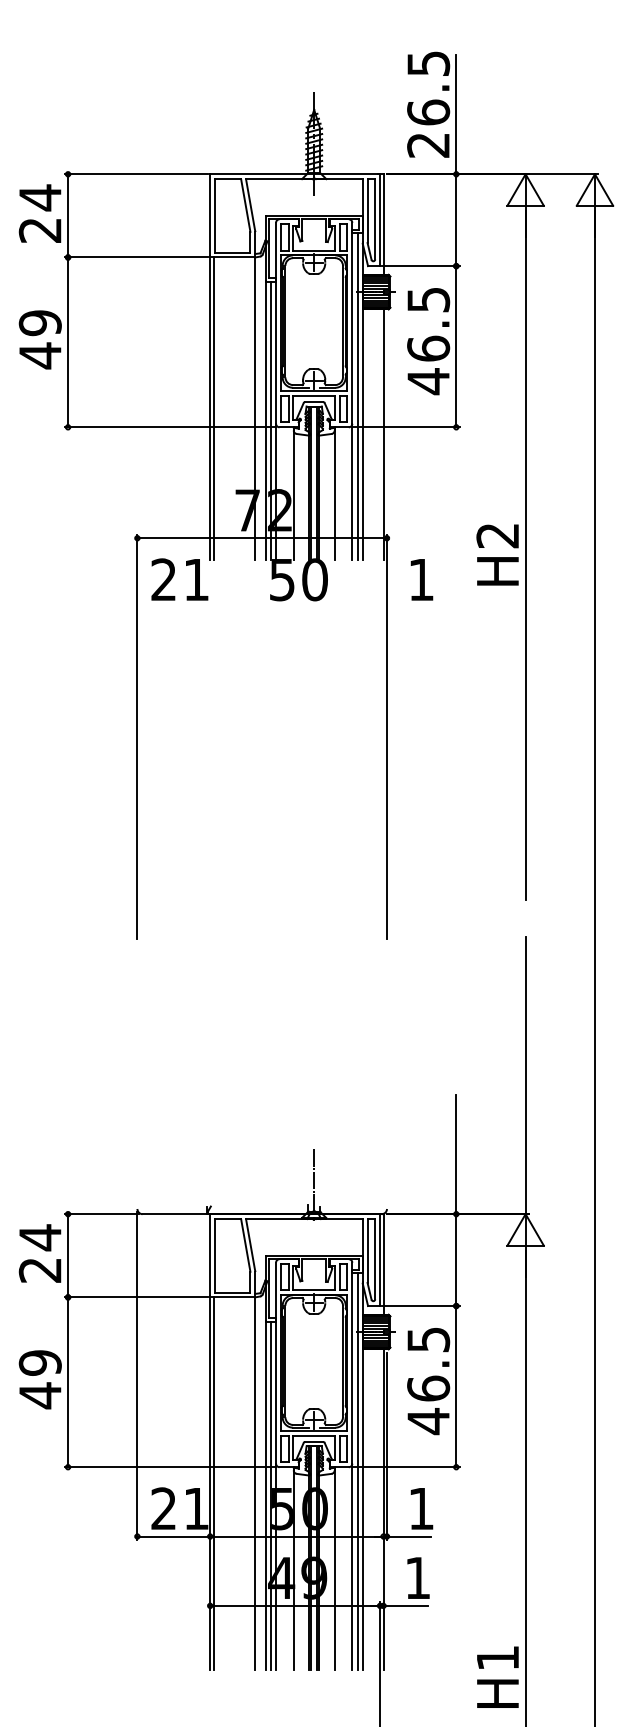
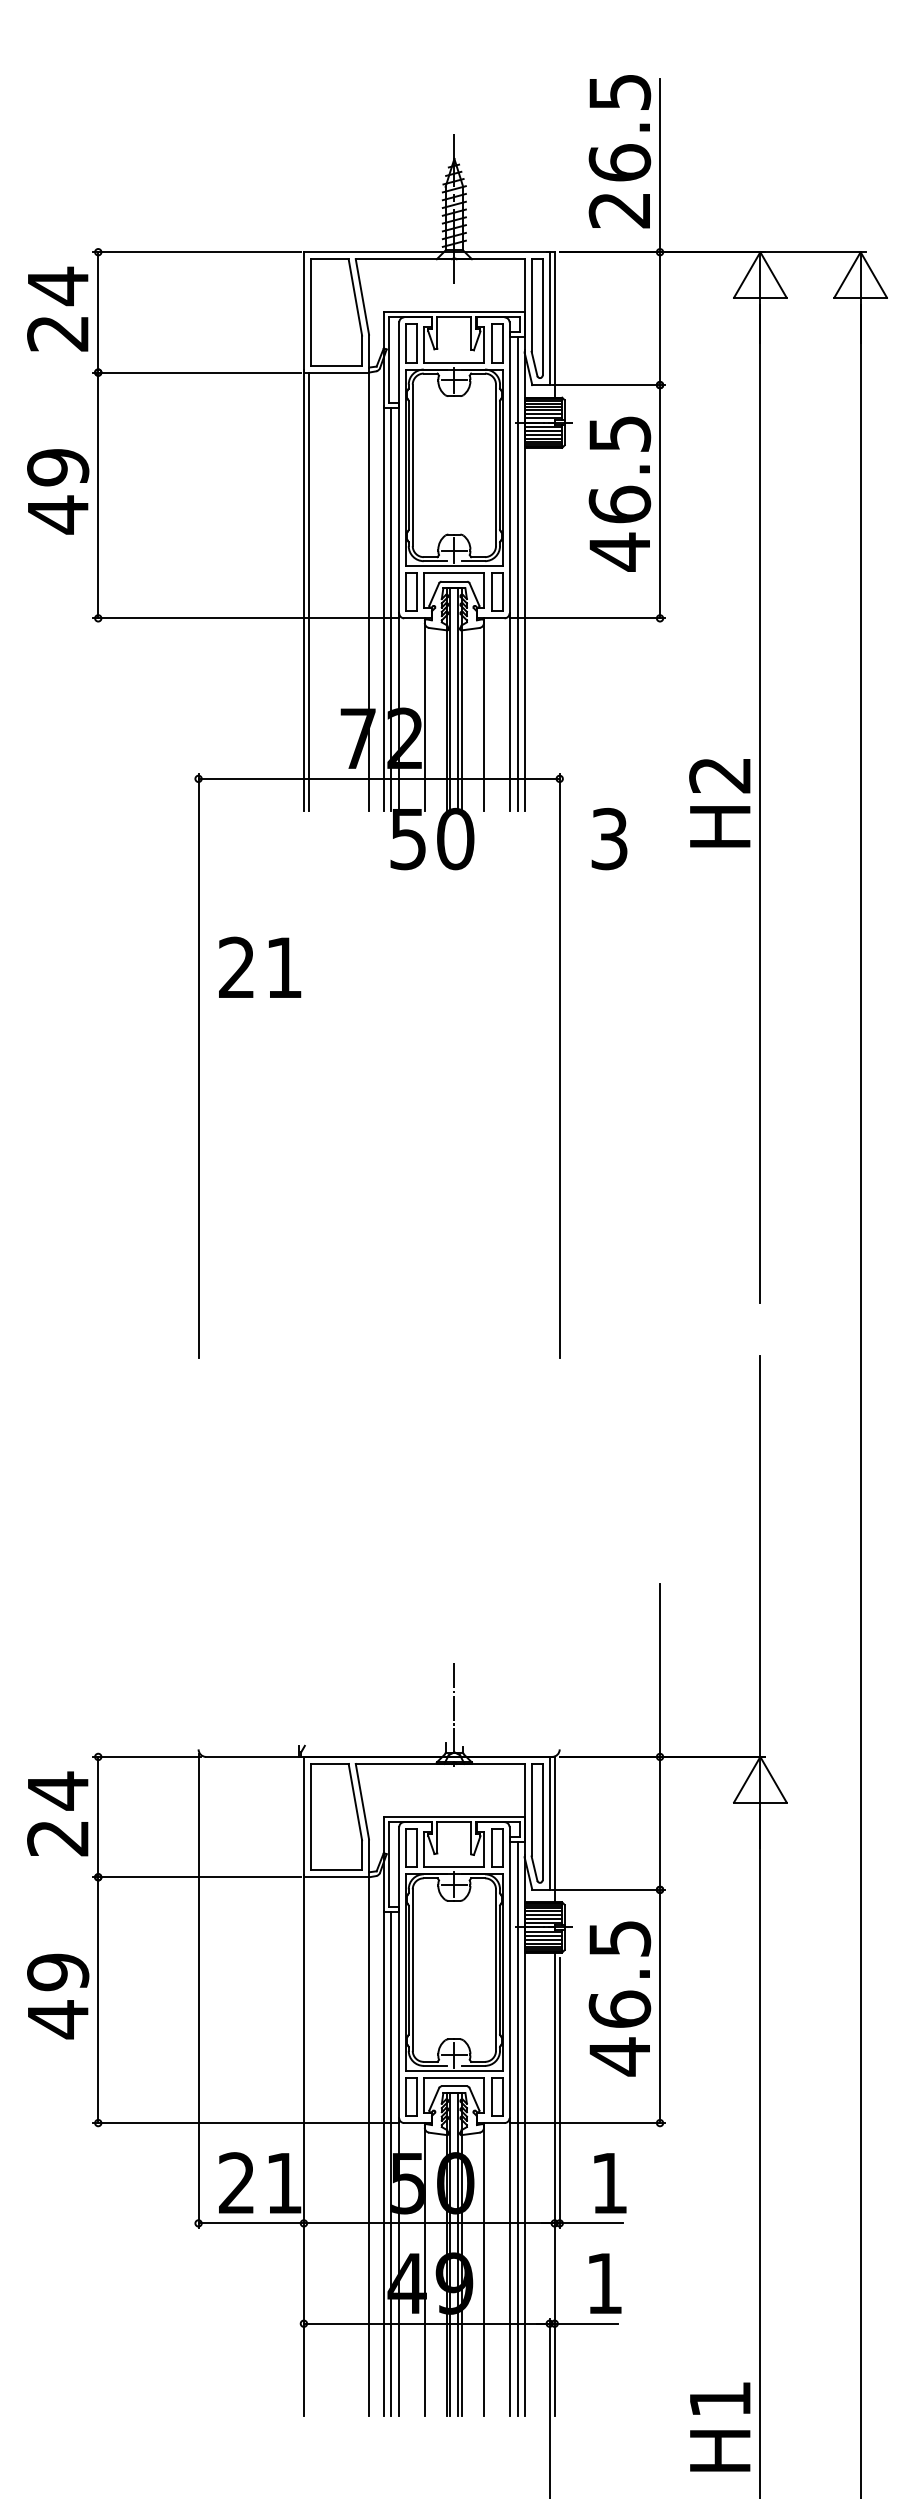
line: (383, 434) -> (554, 628), removed
text: (179, 579) -> (259, 967), moved
text: (421, 579) -> (609, 838), 1 -> 3
line: (213, 1483) -> (308, 2146), removed

